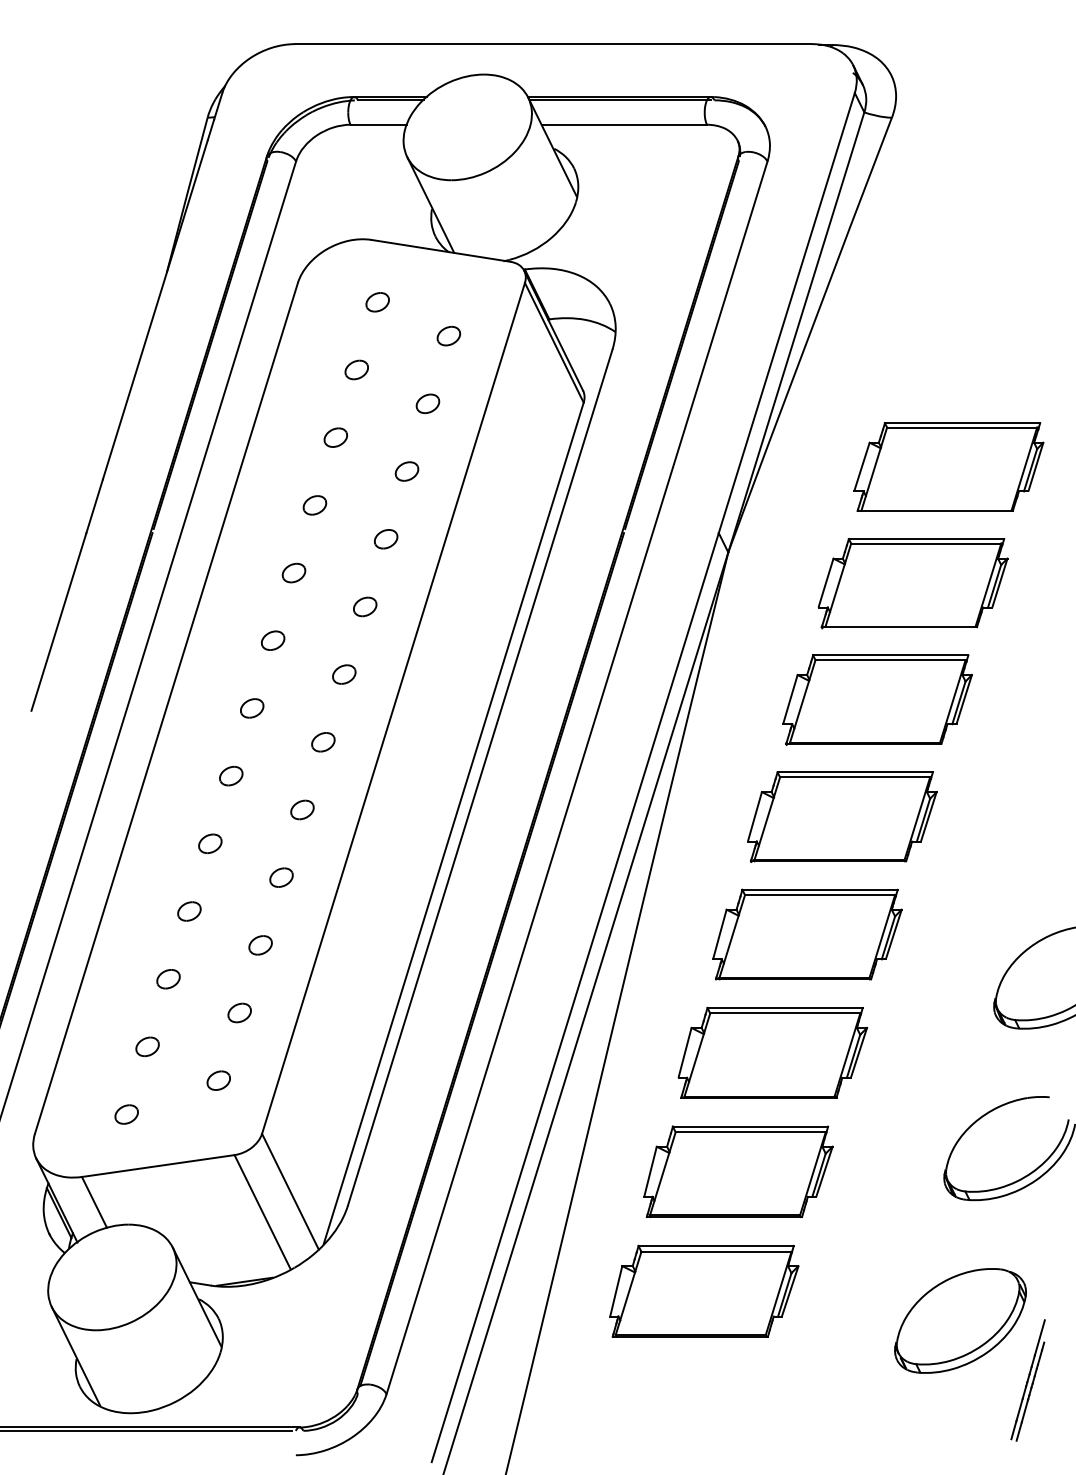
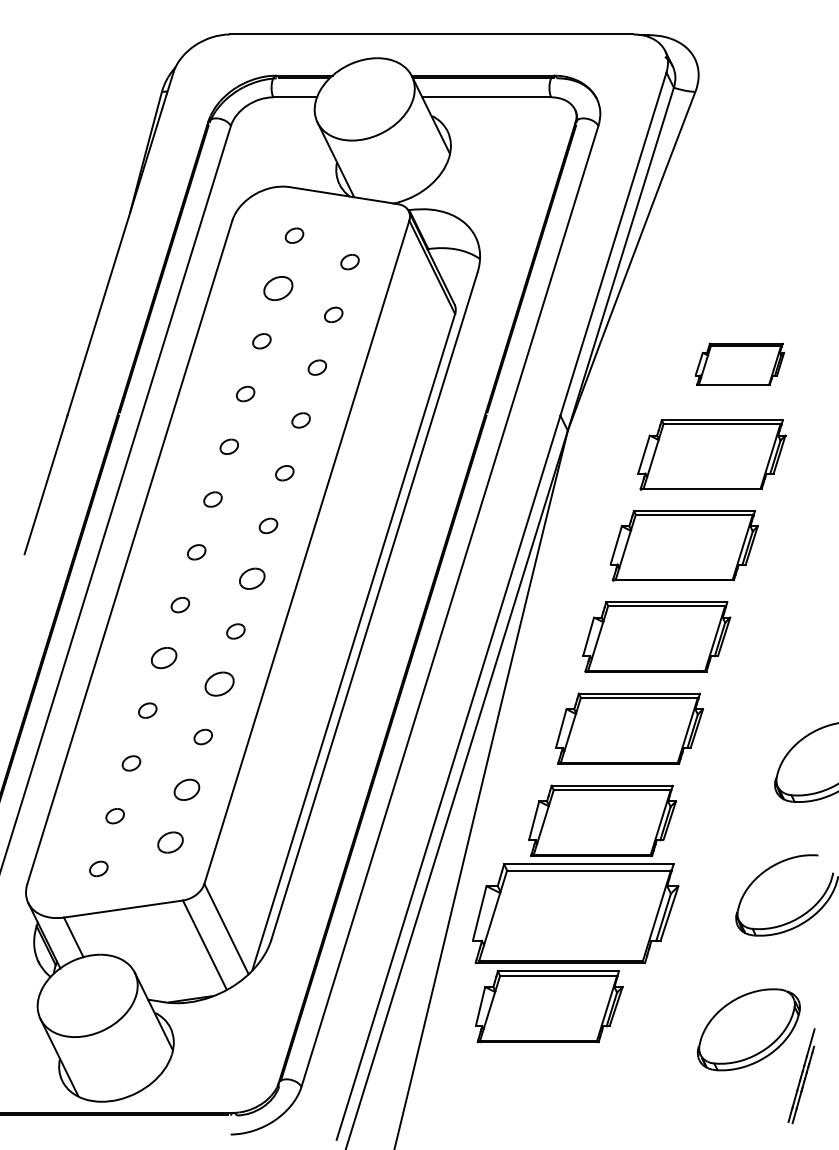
part: (355, 369) -> (277, 288), size x1.6
part: (948, 467) -> (739, 364), size x0.6
part: (322, 741) -> (251, 578), size x1.4
part: (209, 843) -> (163, 657), size x1.4
part: (281, 877) -> (219, 684), size x1.6
part: (239, 1012) -> (186, 789), size x1.4
part: (218, 1080) -> (170, 842), size x1.4
part: (738, 1171) -> (575, 913), size x1.4

